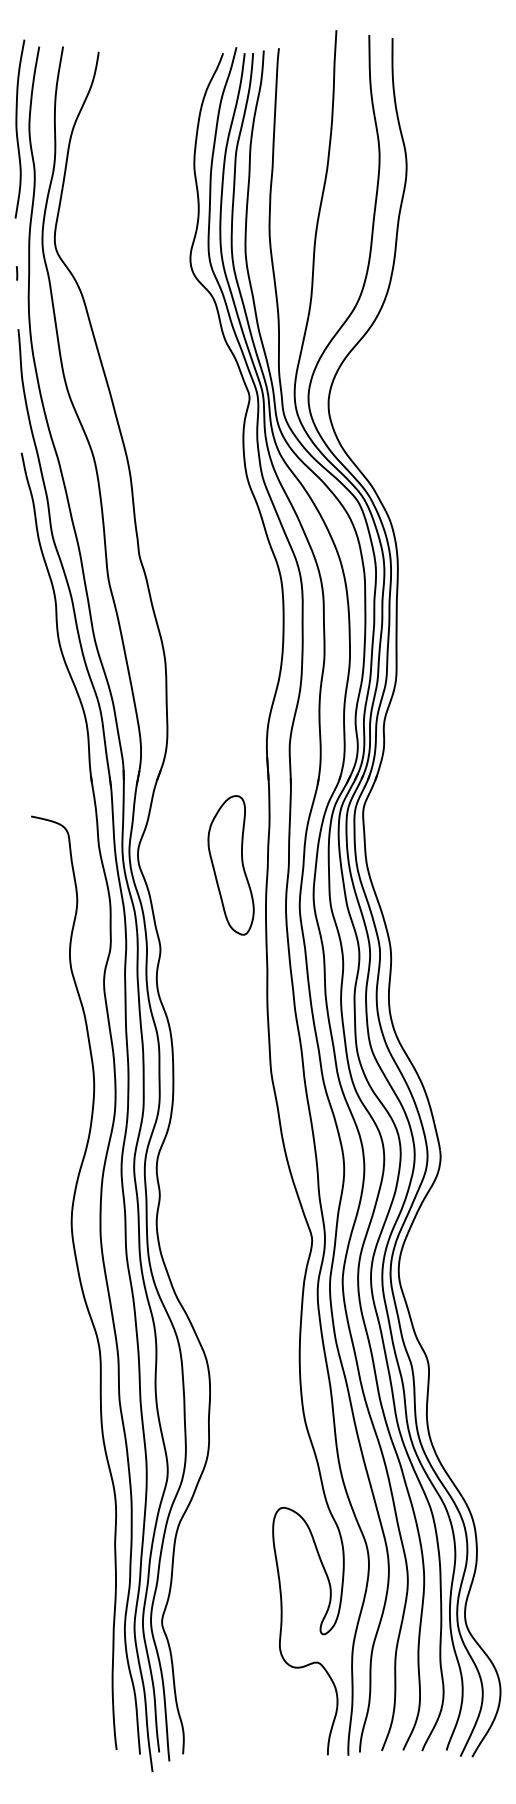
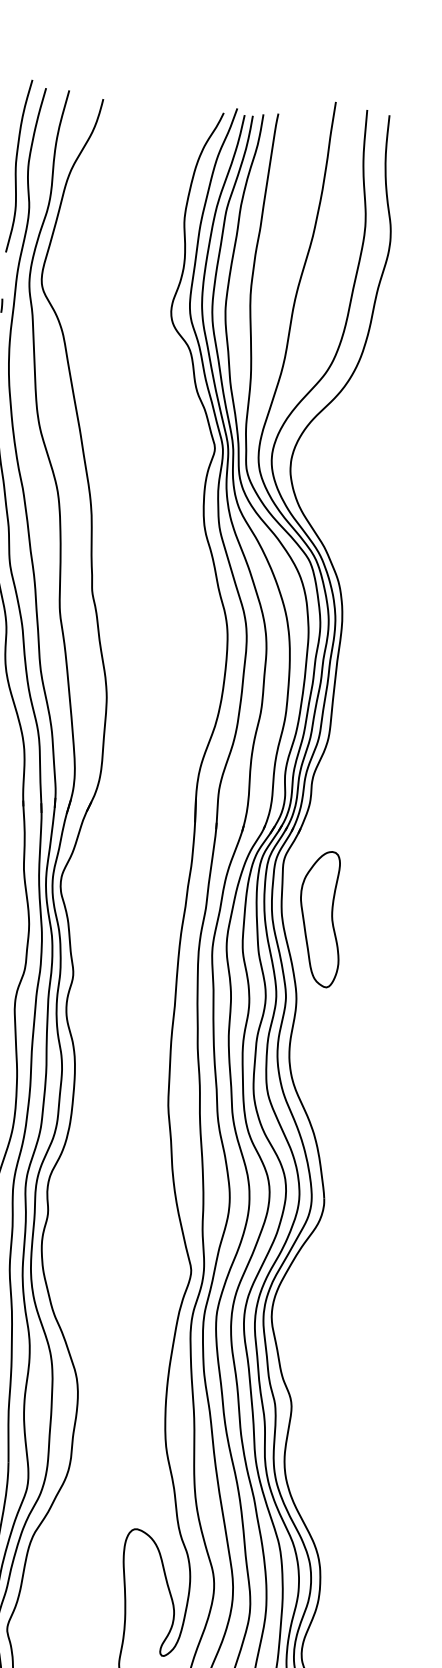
part: (230, 865) -> (320, 918), moved

